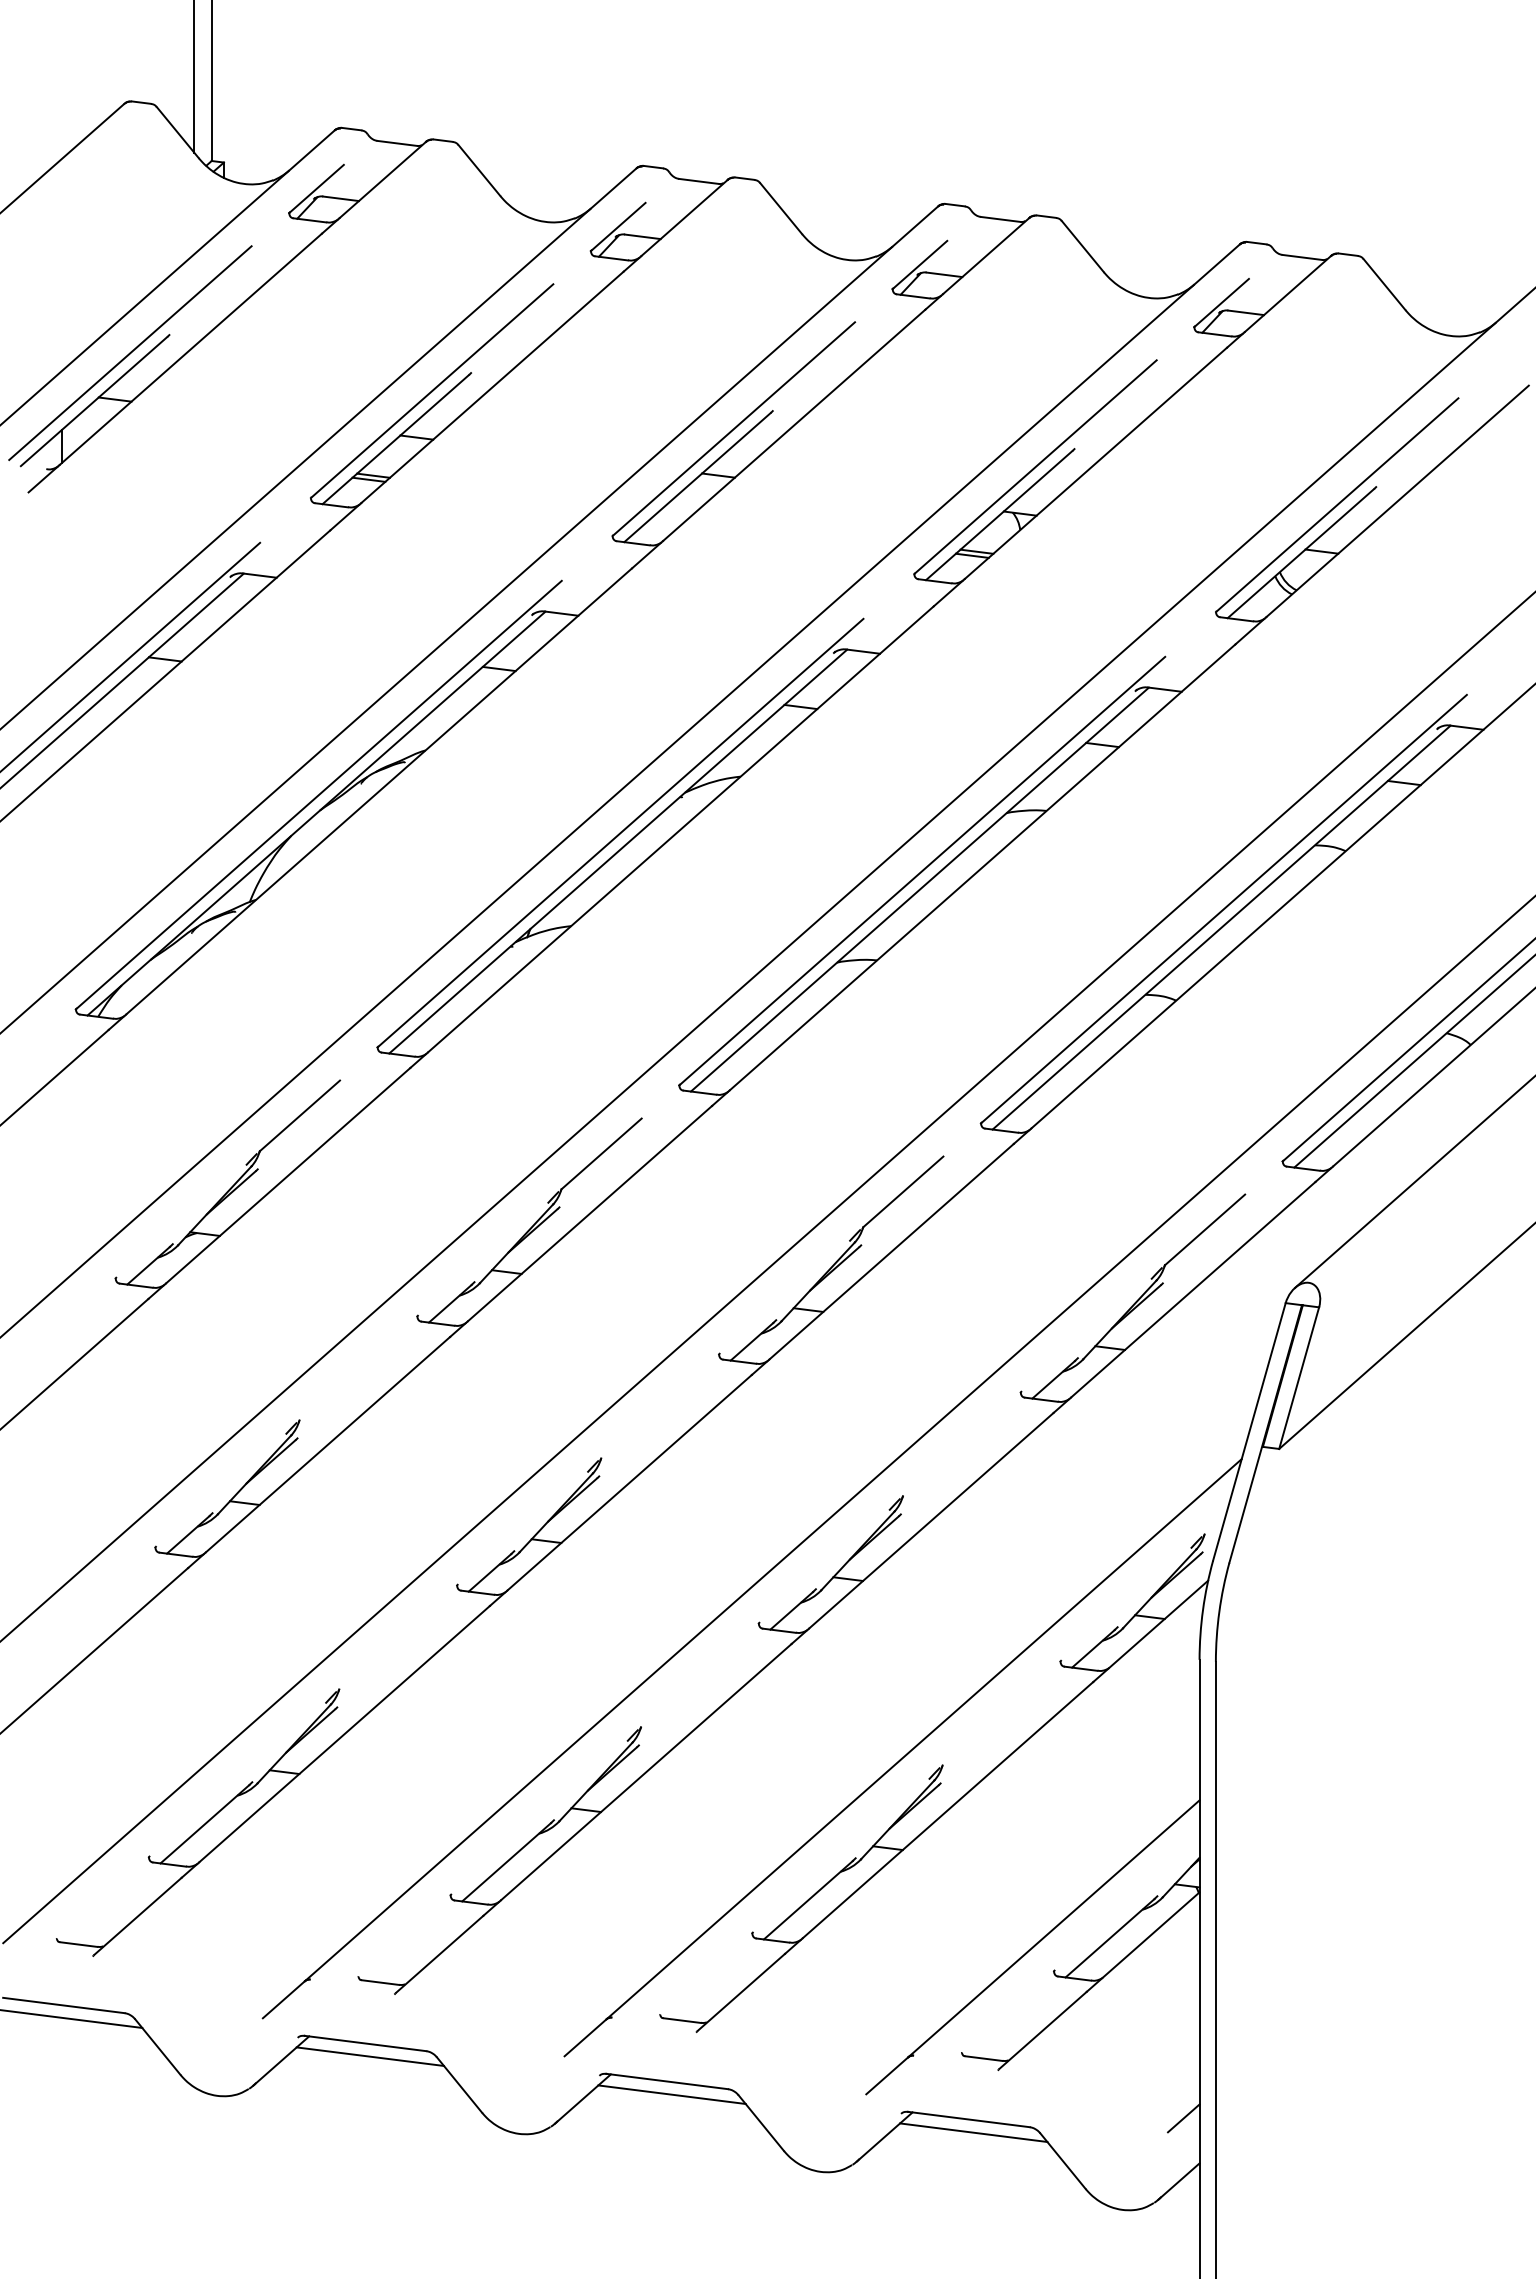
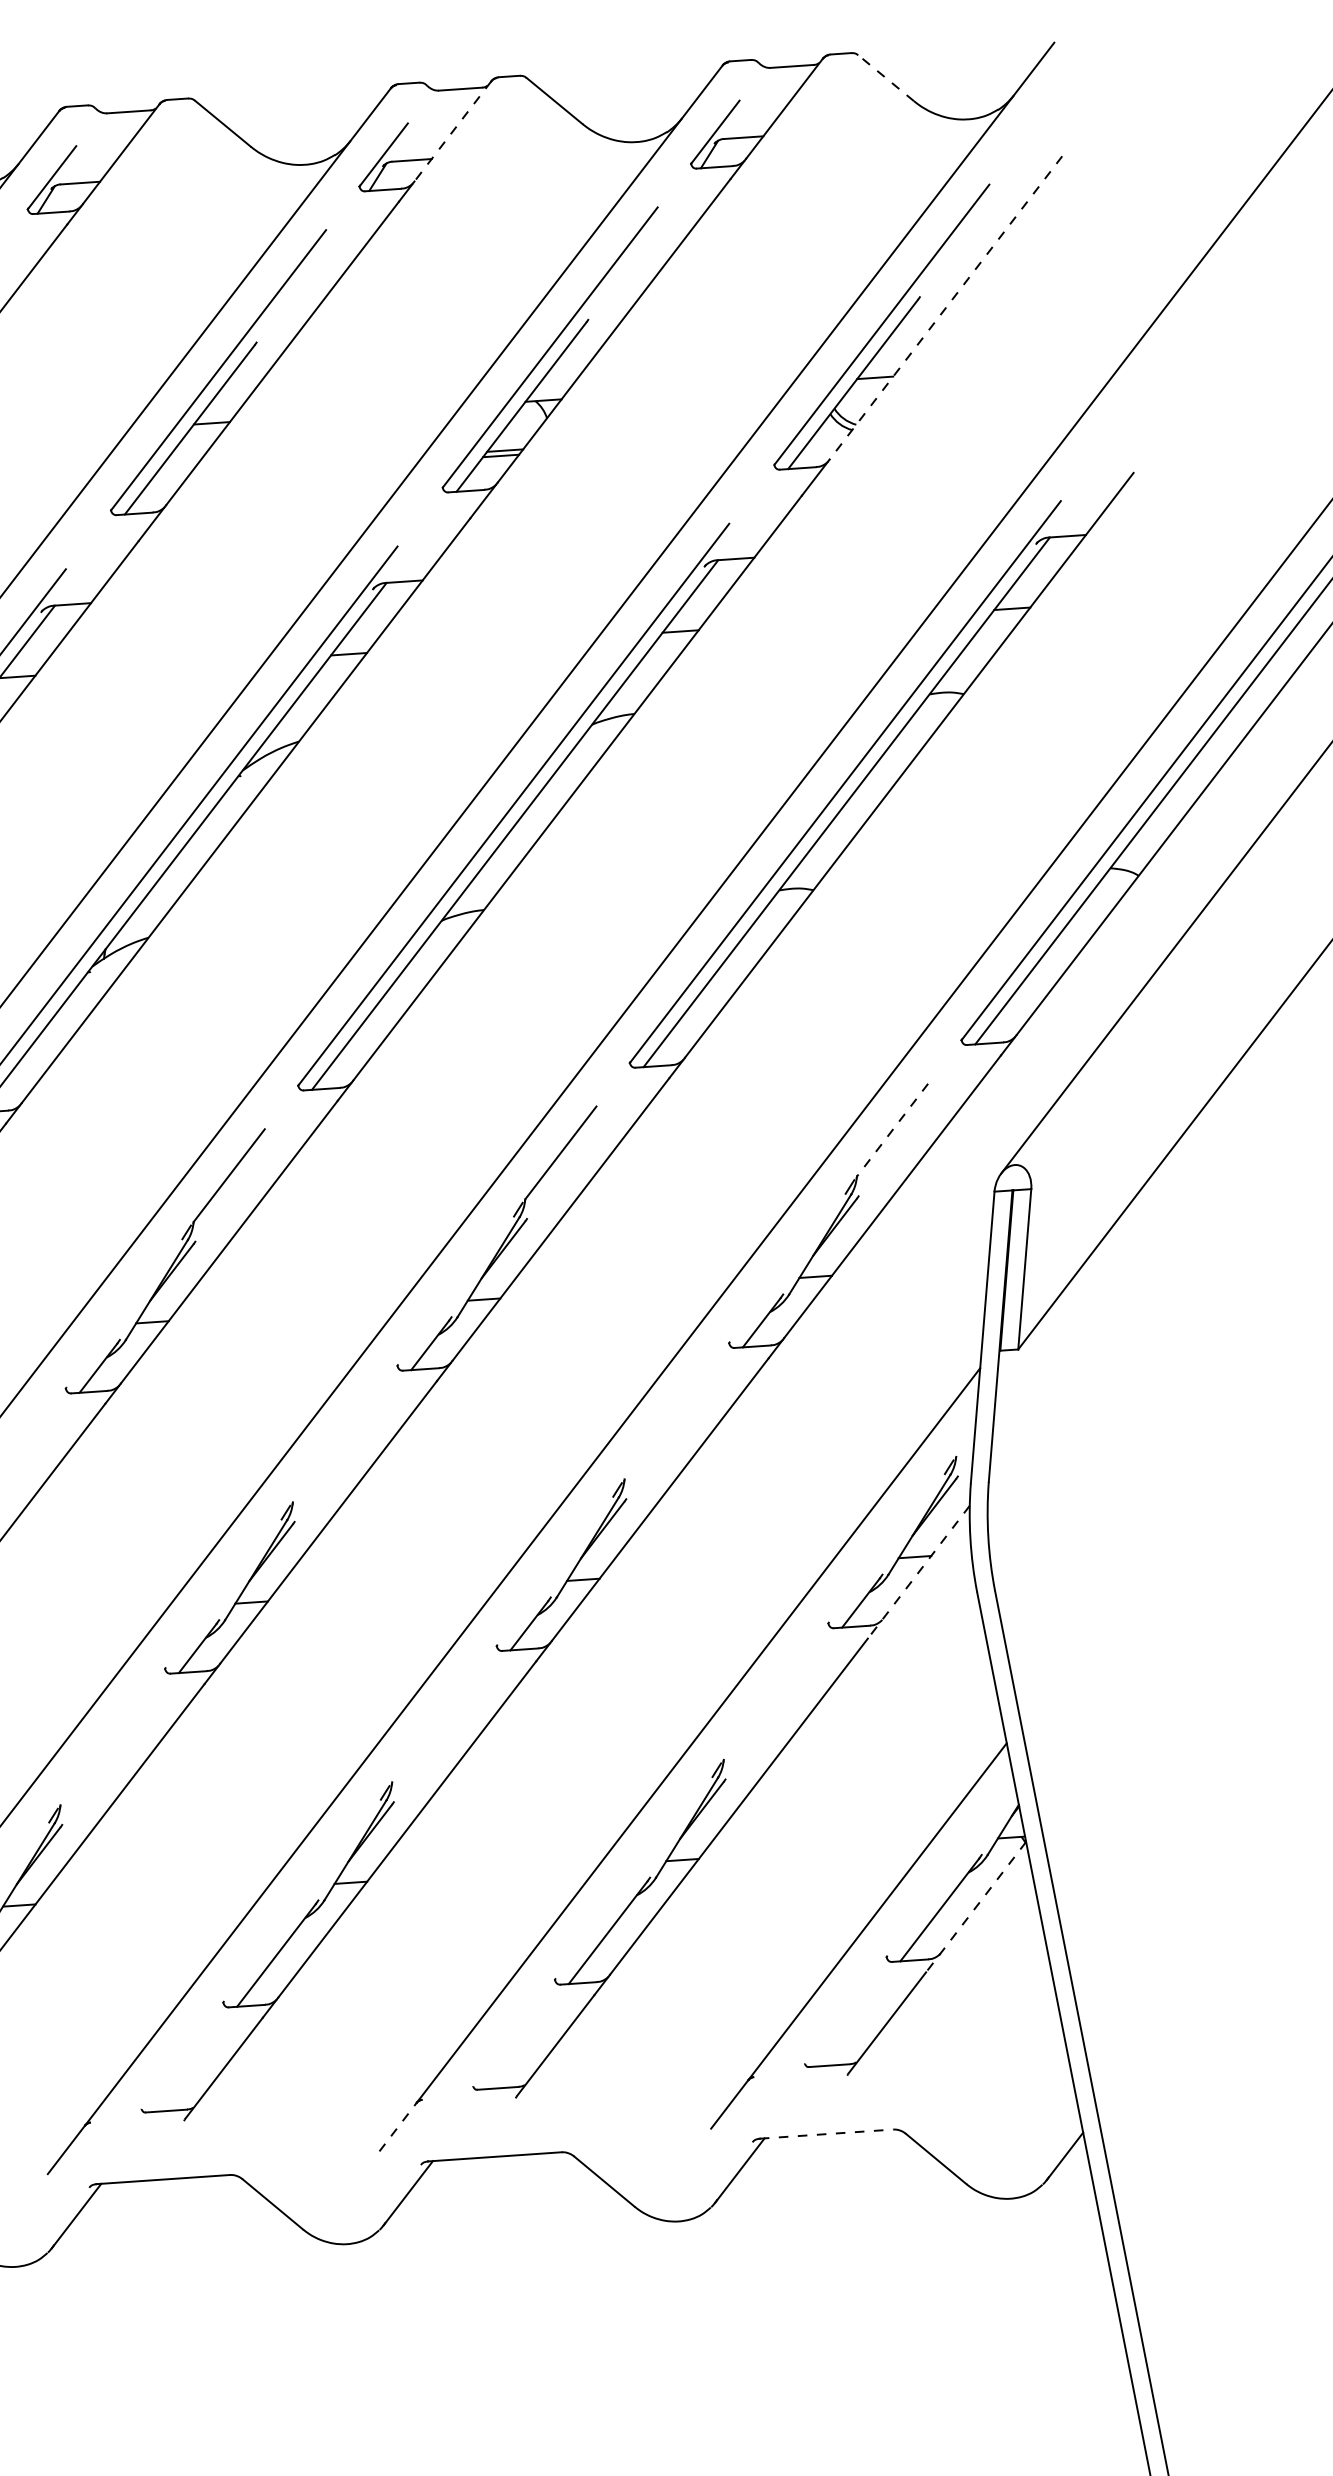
line: (986, 256) -> (453, 131), solid -> dashed
line: (1384, 284) -> (886, 78), solid -> dashed
line: (1397, 501) -> (945, 308), solid -> dashed
line: (1204, 1230) -> (892, 1130), solid -> dashed
line: (1150, 1631) -> (918, 1572), solid -> dashed
line: (1142, 1942) -> (975, 1907), solid -> dashed
line: (585, 2037) -> (397, 2126), solid -> dashed
line: (370, 2056) -> (171, 2192), removed
line: (671, 2094) -> (502, 2169), removed
line: (1183, 2118) -> (1056, 2087), removed
line: (969, 2119) -> (827, 2133), solid -> dashed
line: (973, 2132) -> (834, 2147), removed

